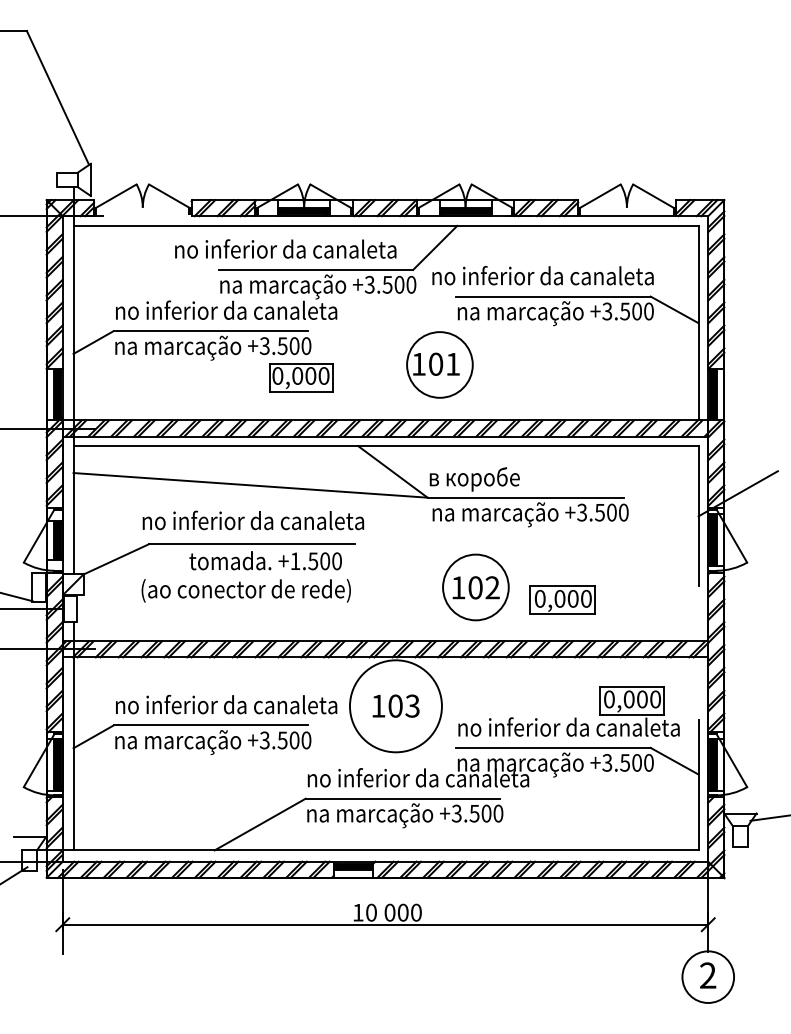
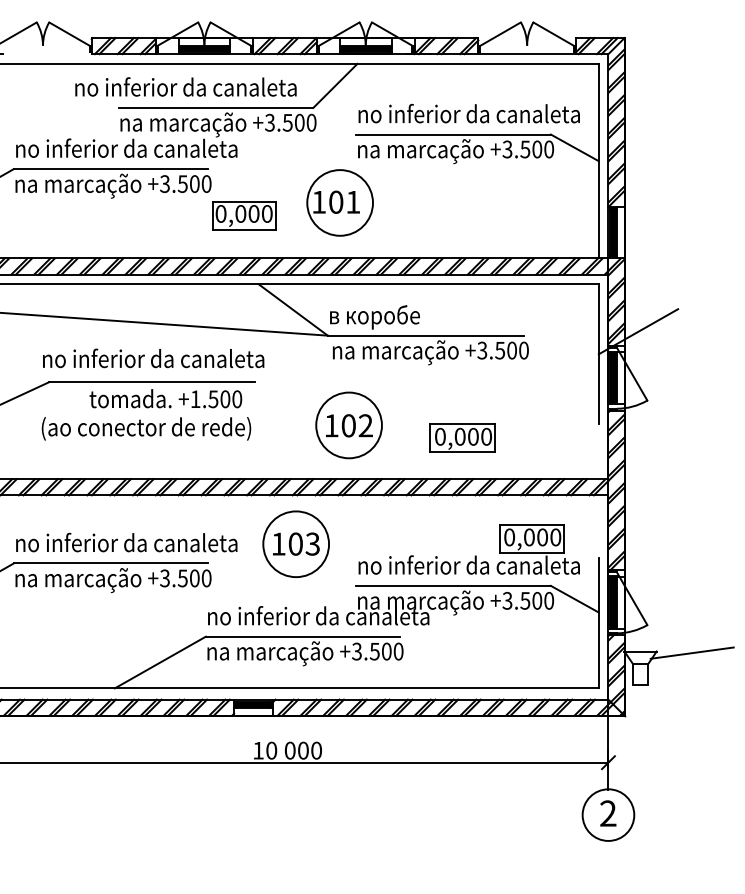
text: (542, 275) -> (468, 113), moved
part: (301, 377) -> (244, 215), moved
part: (475, 587) -> (348, 425), moved
circle: (395, 706) -> (295, 544), size x0.71

